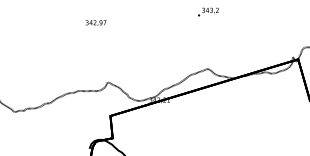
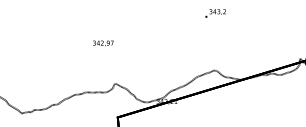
text: (95, 22) -> (102, 42), moved

